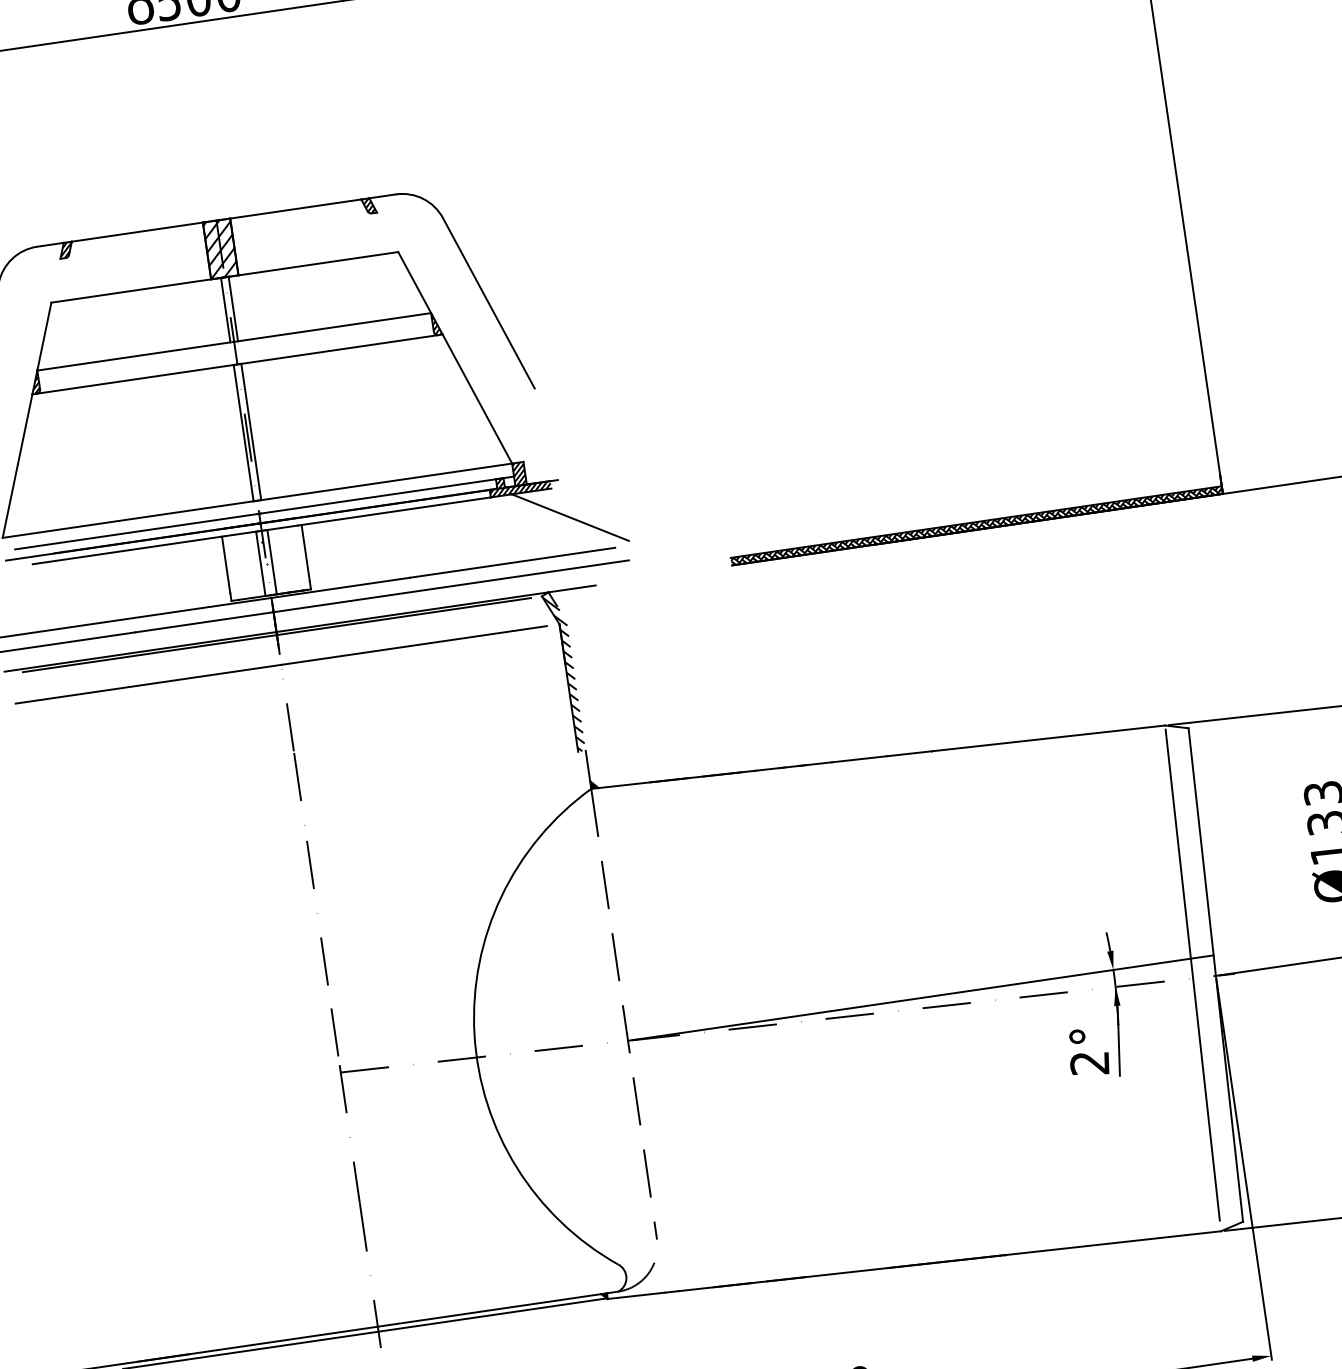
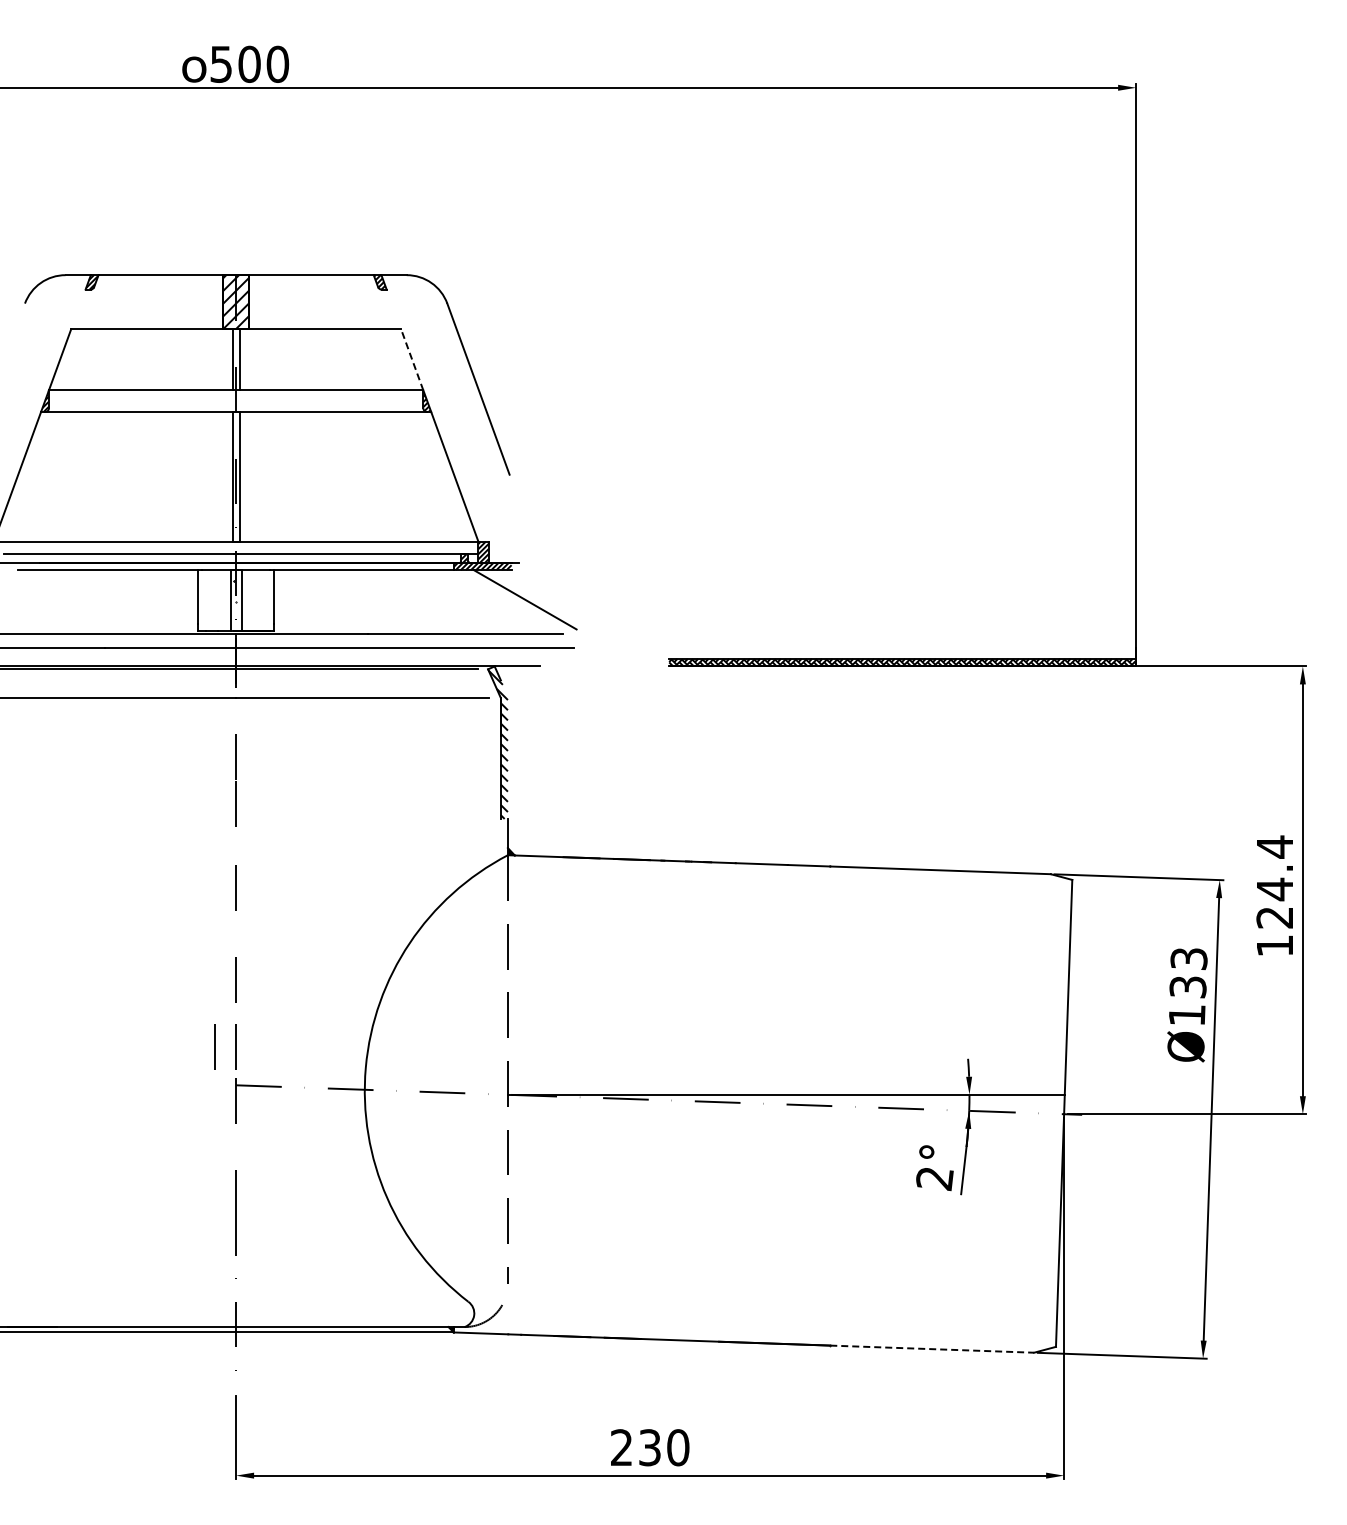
line: (414, 282) -> (412, 359), solid -> dashed
line: (1192, 975) -> (1042, 1110), removed
line: (312, 1035) -> (214, 1046), added
line: (1113, 1243) -> (932, 1349), solid -> dashed

